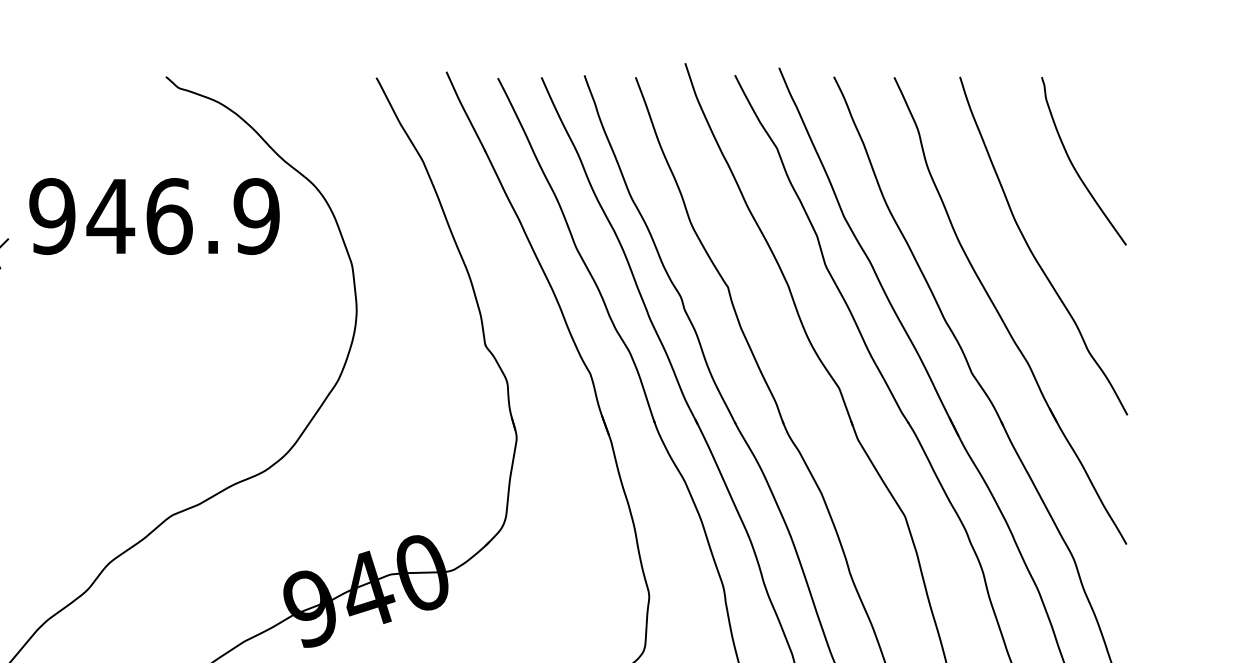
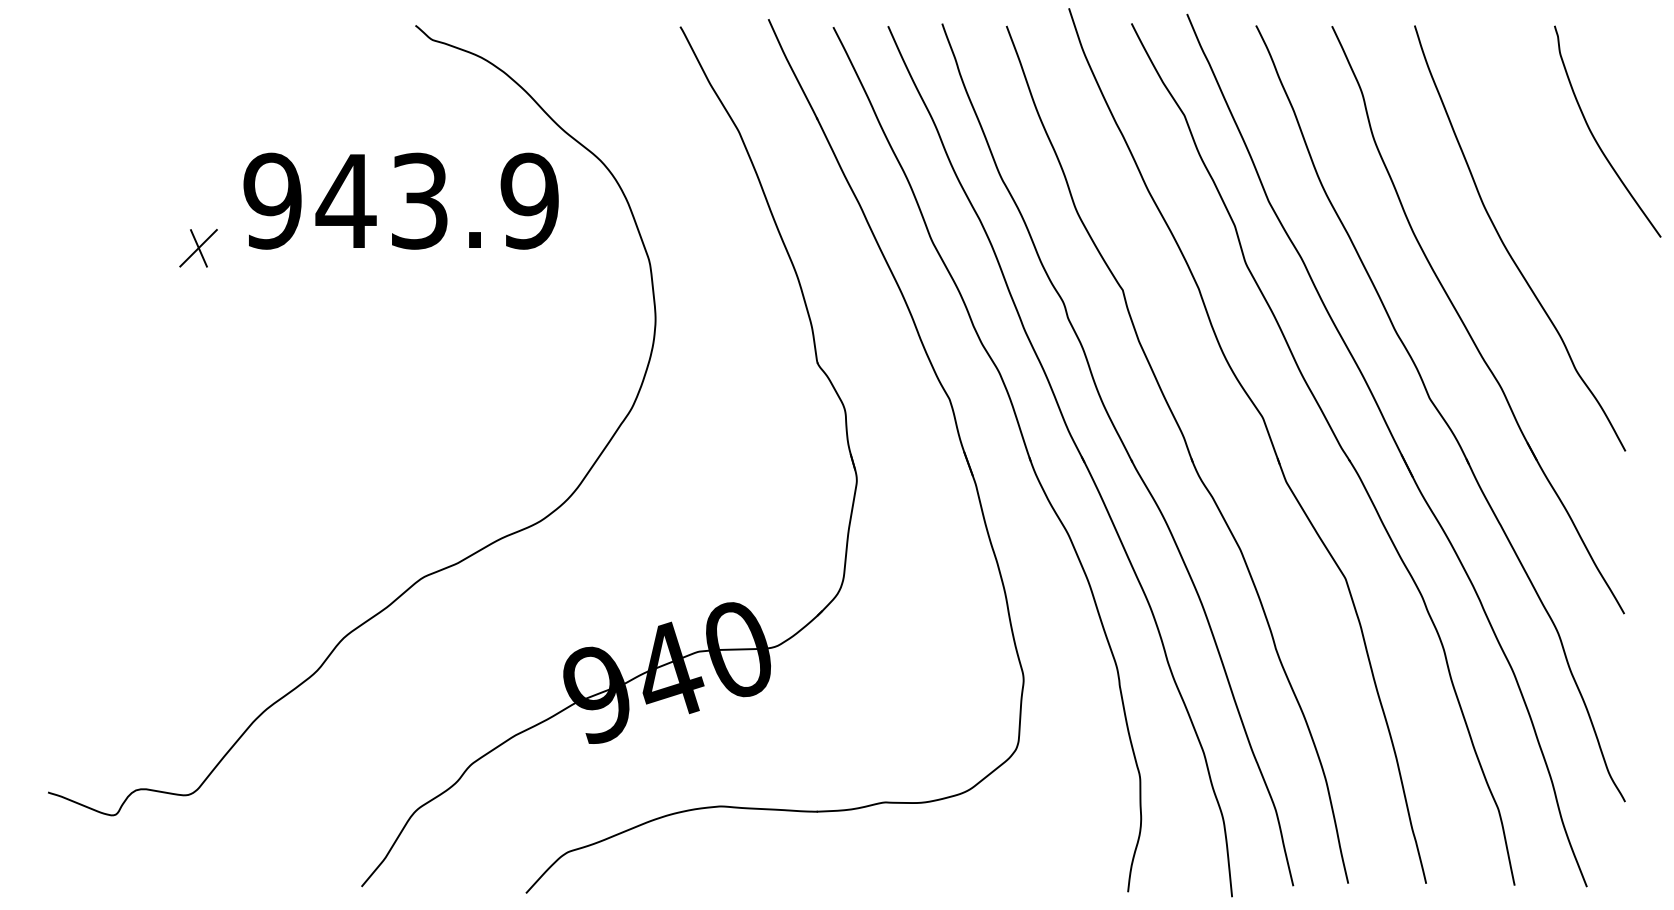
curve: (1075, 167) -> (1596, 139), moved
text: (169, 215) -> (420, 200), 946.9 -> 943.9

